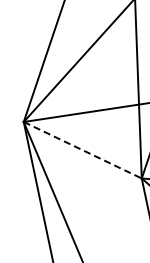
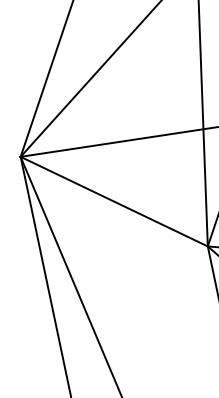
line: (83, 150) -> (115, 202), dashed -> solid

